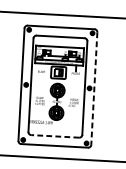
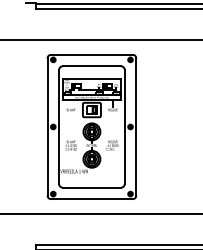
line: (94, 89) -> (136, 127), dashed -> solid
line: (54, 136) -> (91, 187), dashed -> solid

